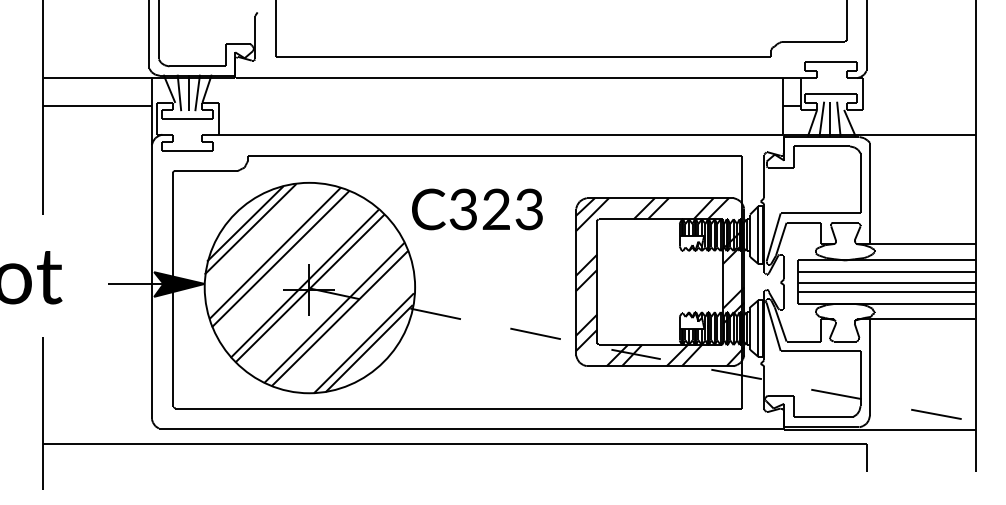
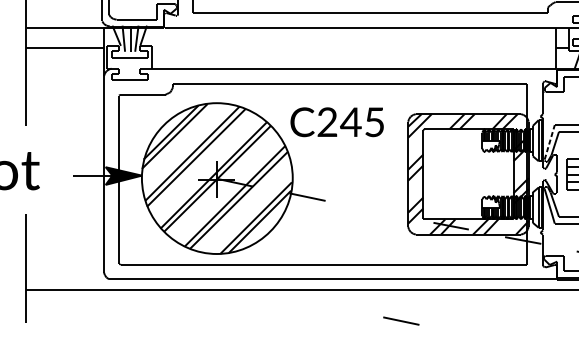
text: (495, 209) -> (350, 122), C323 -> C245
line: (773, 237) -> (549, 142), solid -> dashed
line: (535, 333) -> (401, 320), moved

